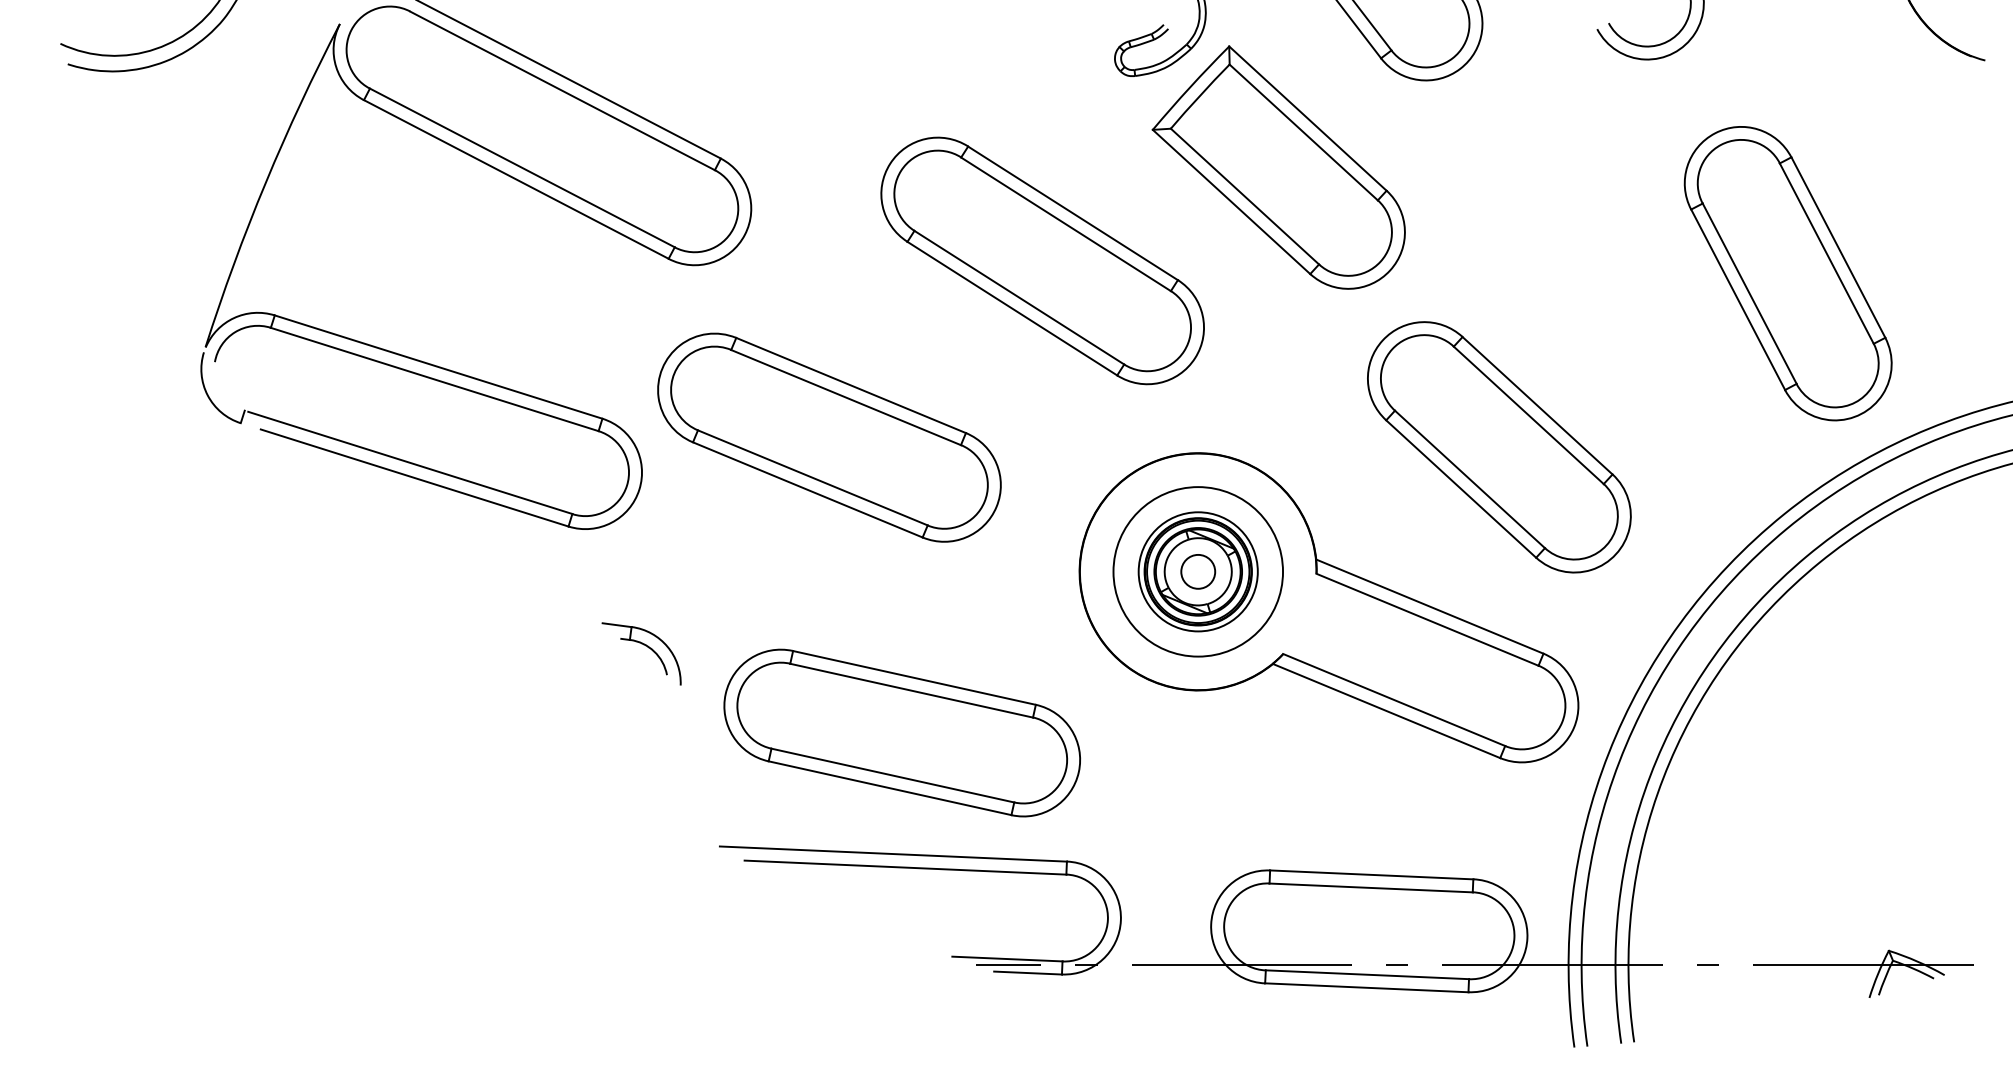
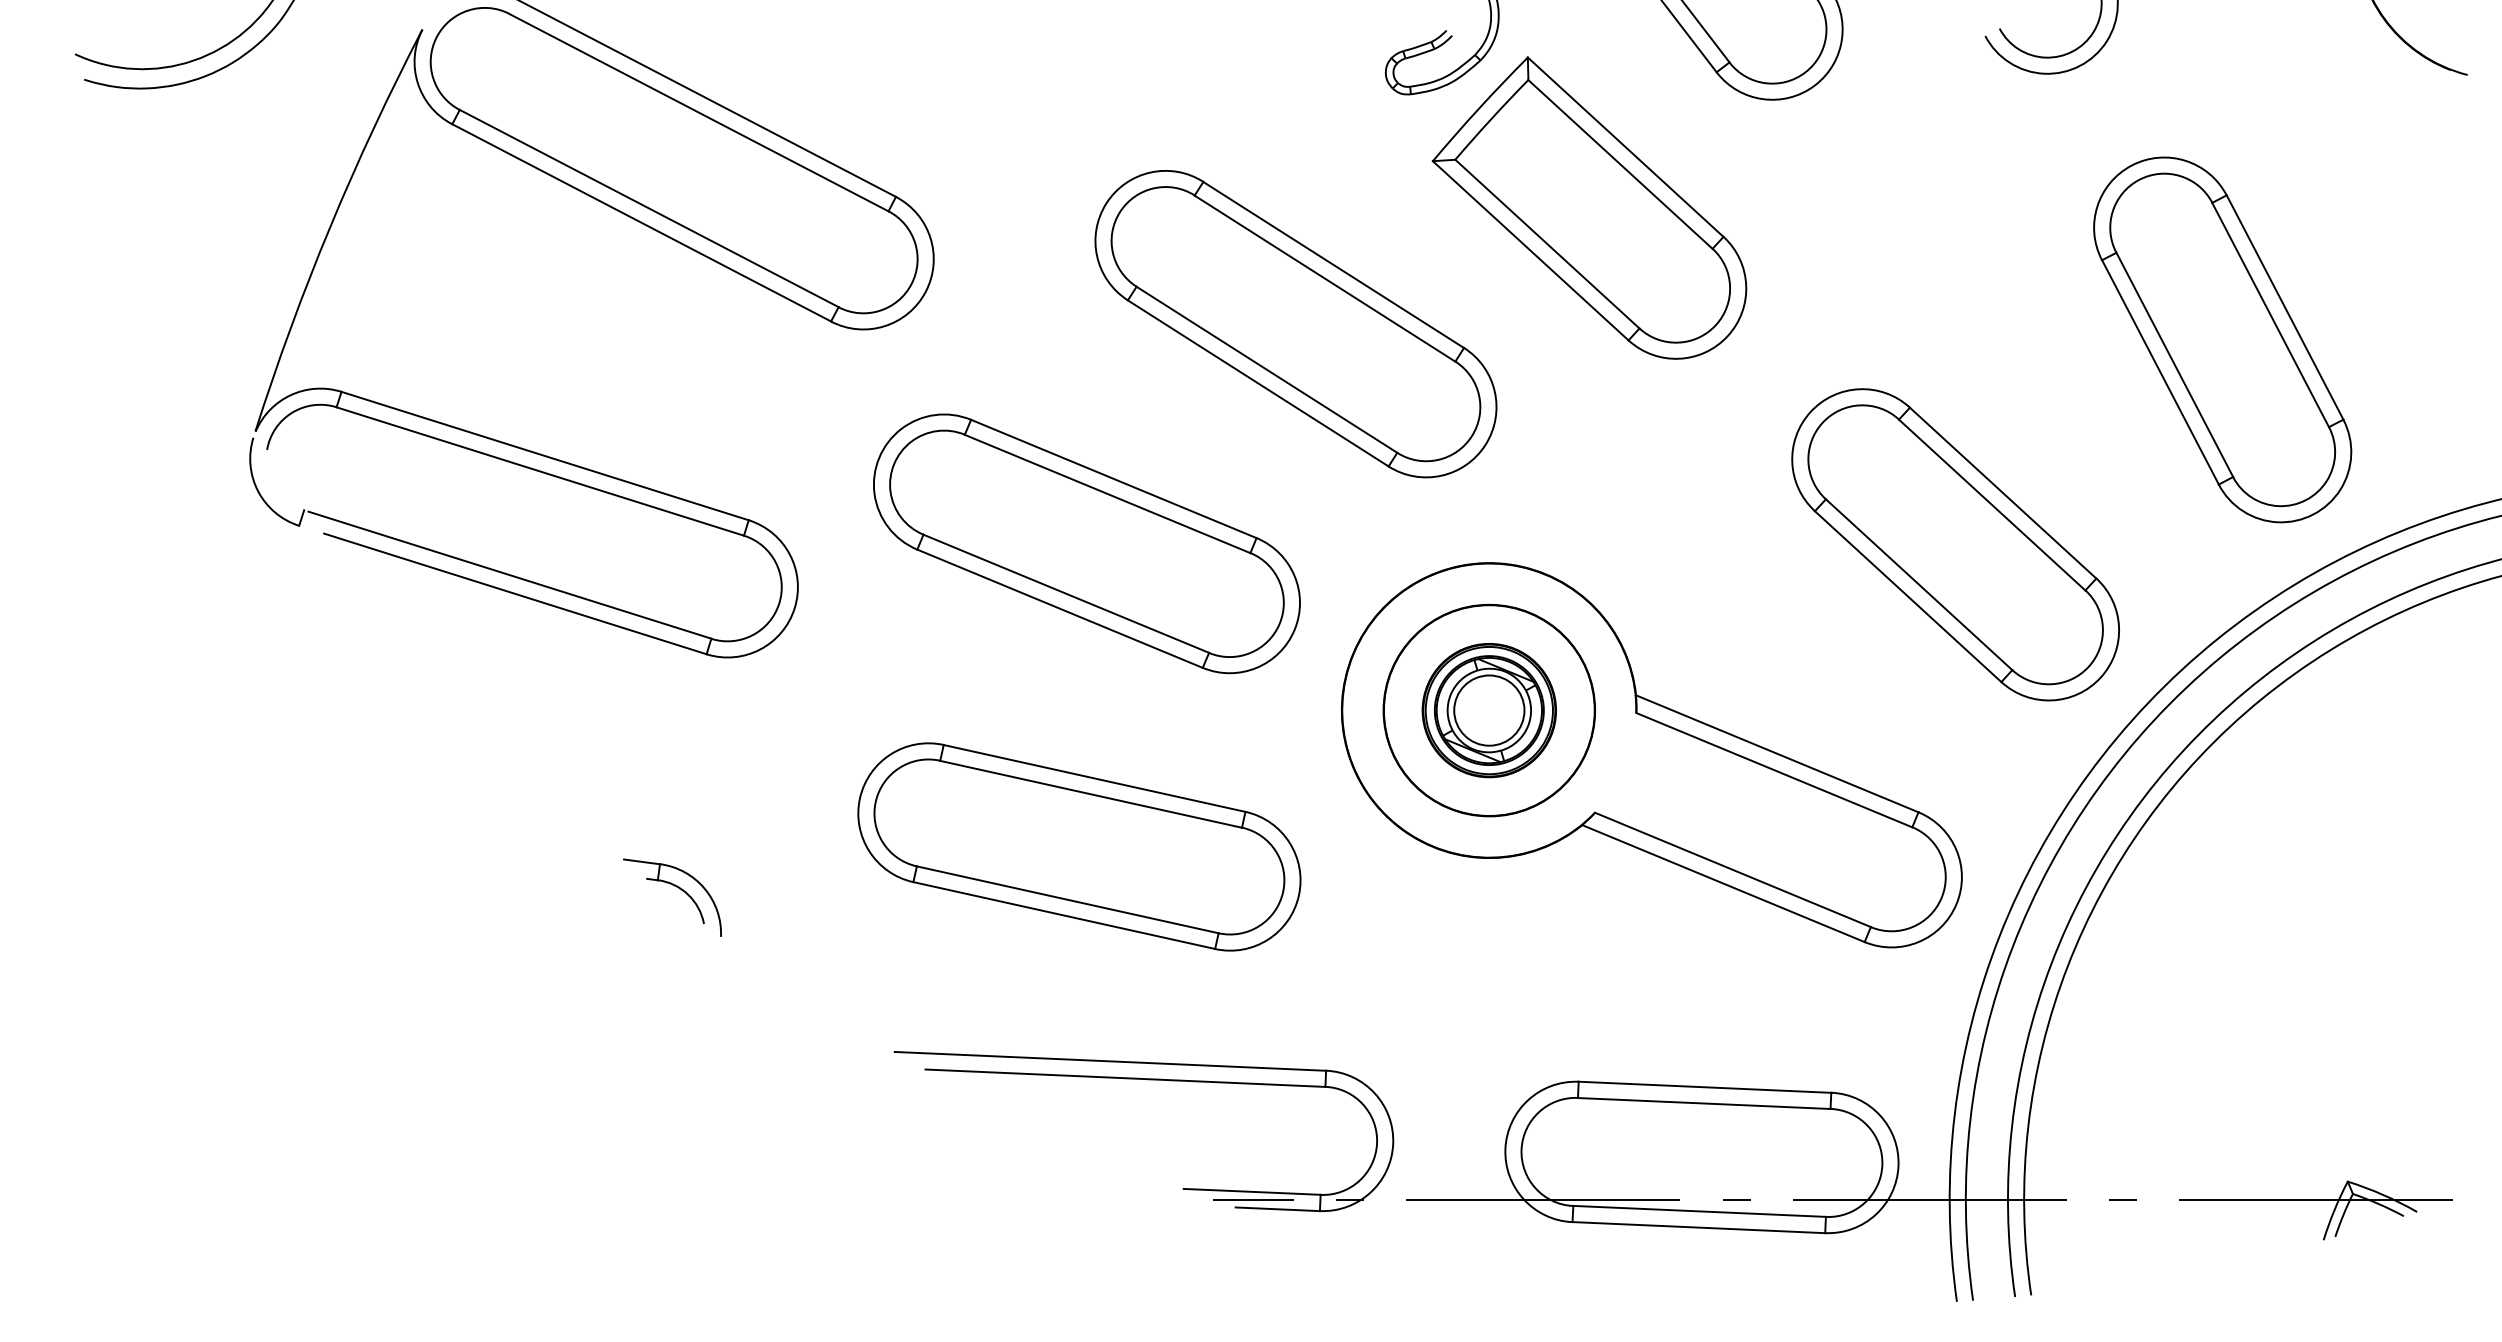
part: (829, 437) -> (1086, 543), moved
part: (1499, 447) -> (1955, 544), moved
circle: (1198, 571) -> (1489, 710), size x1.43
circle: (1198, 571) -> (1489, 710), size x1.67
part: (647, 647) -> (679, 889), moved
part: (902, 732) -> (1079, 846), moved

